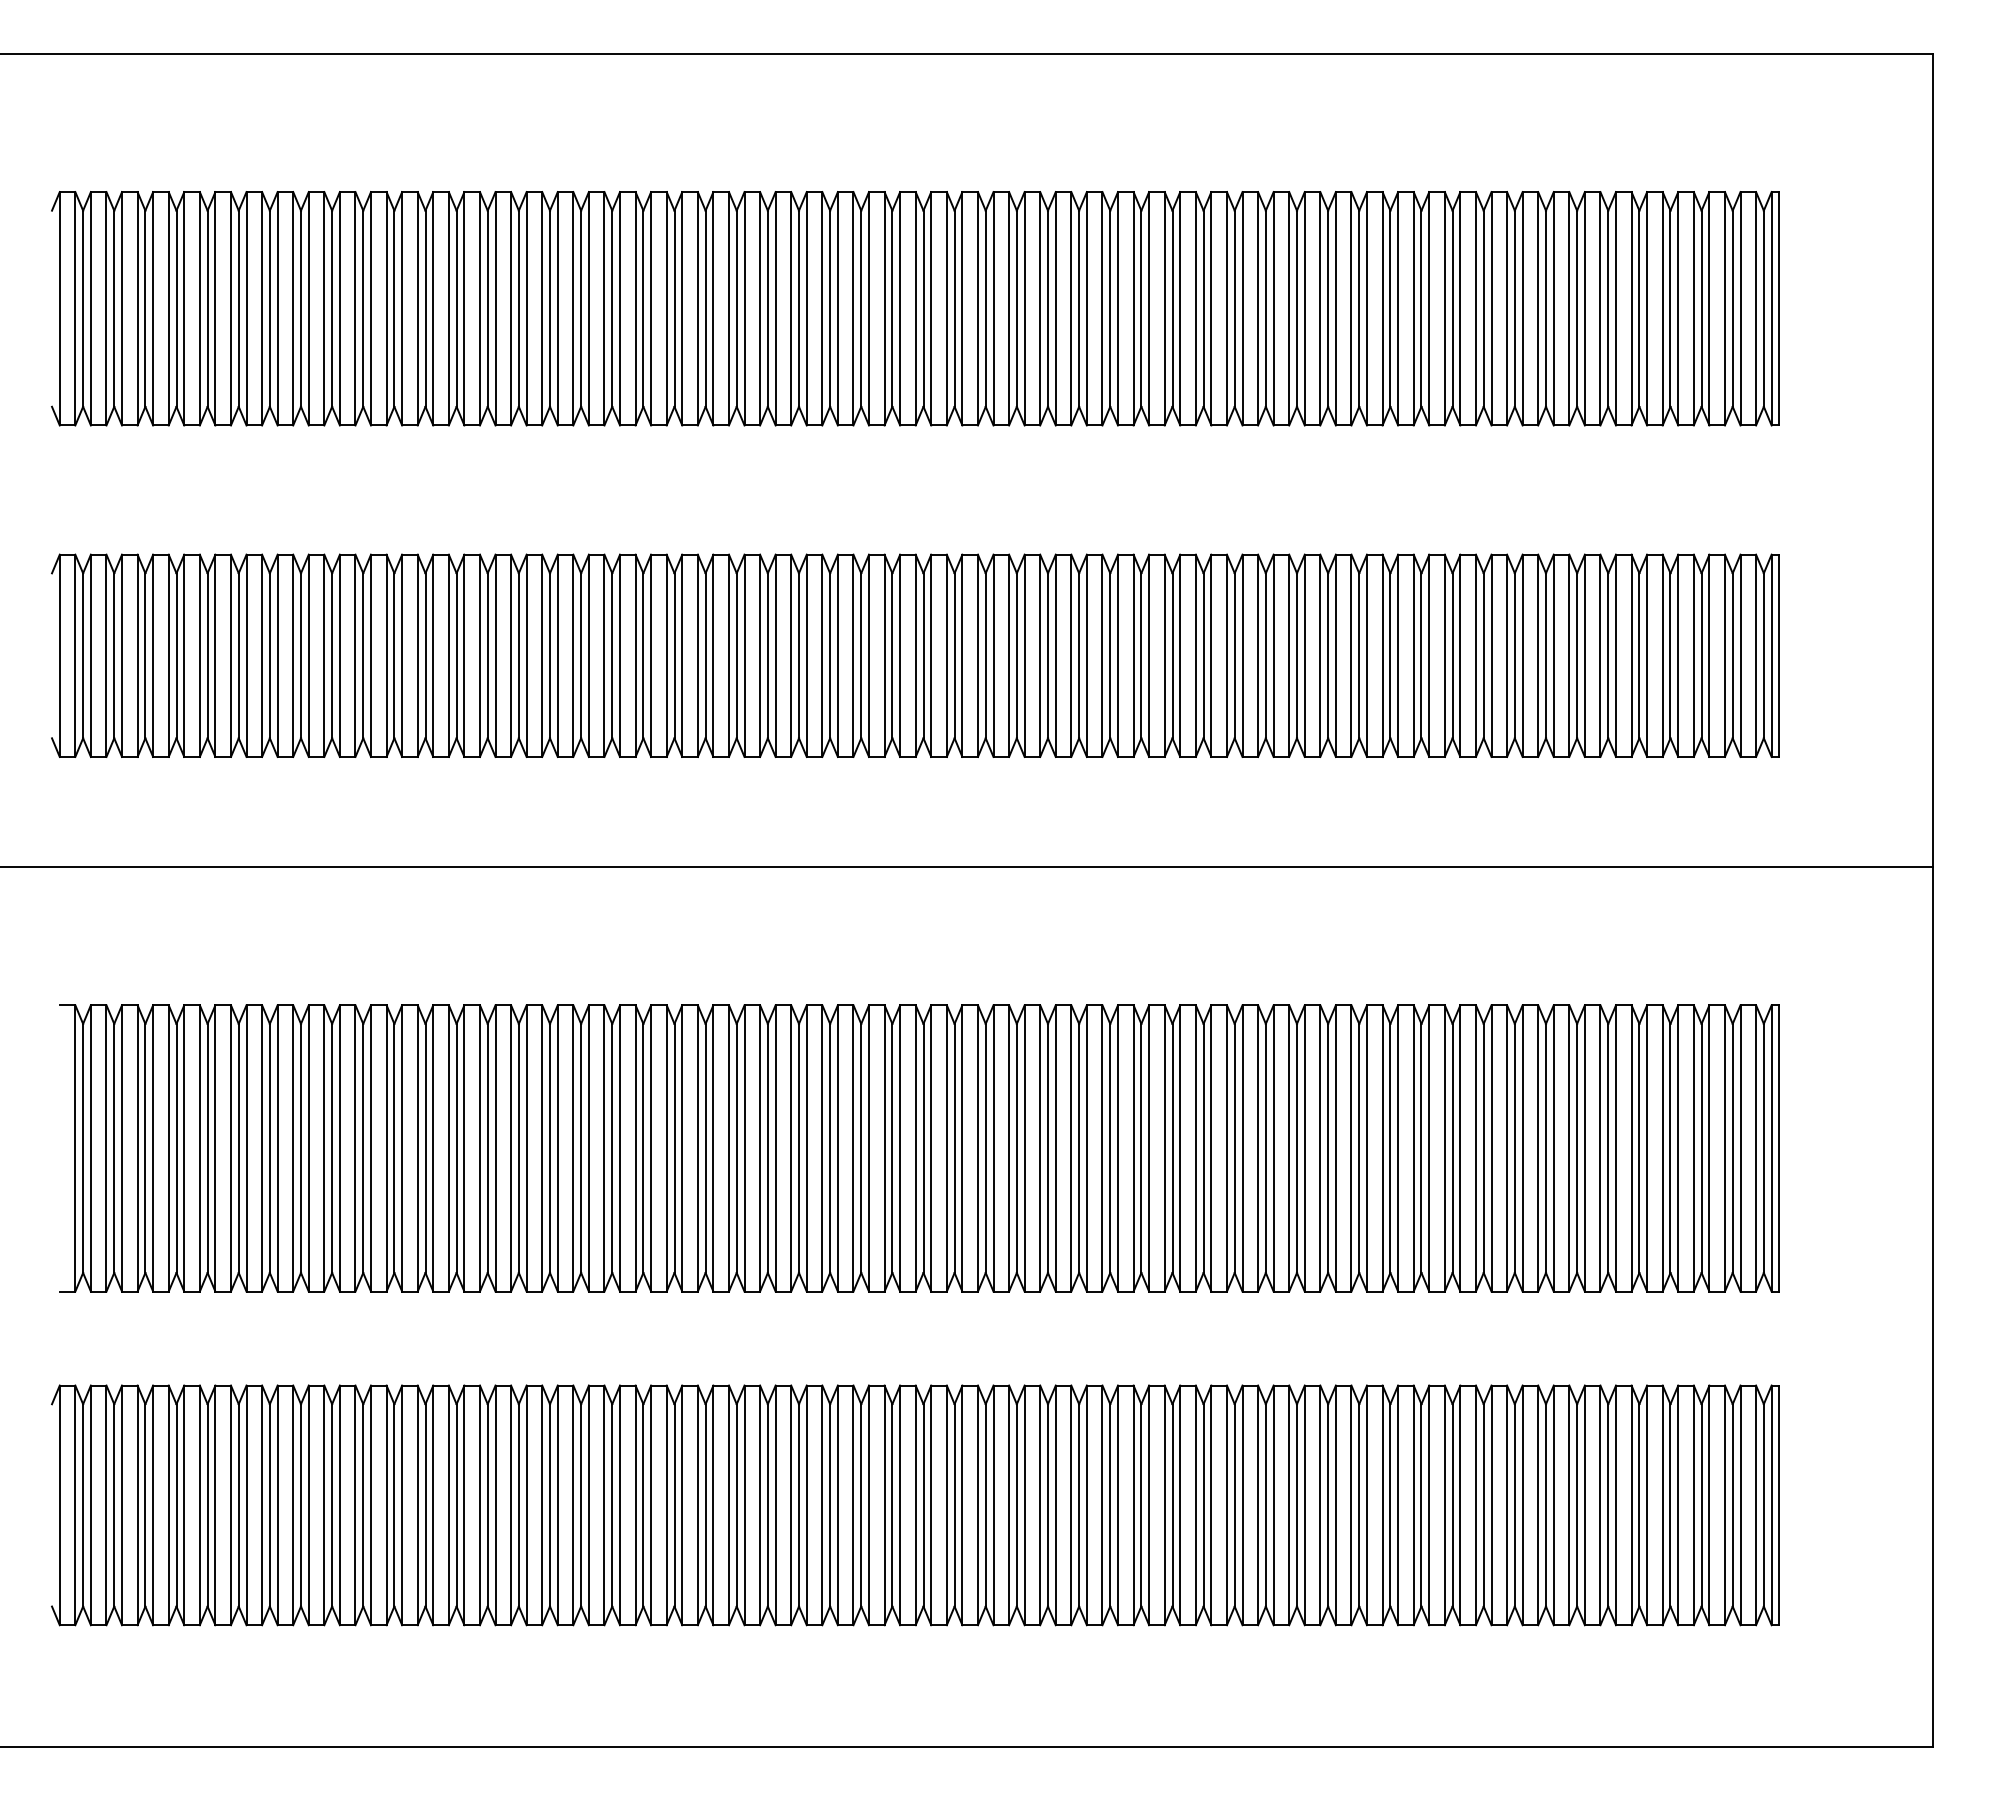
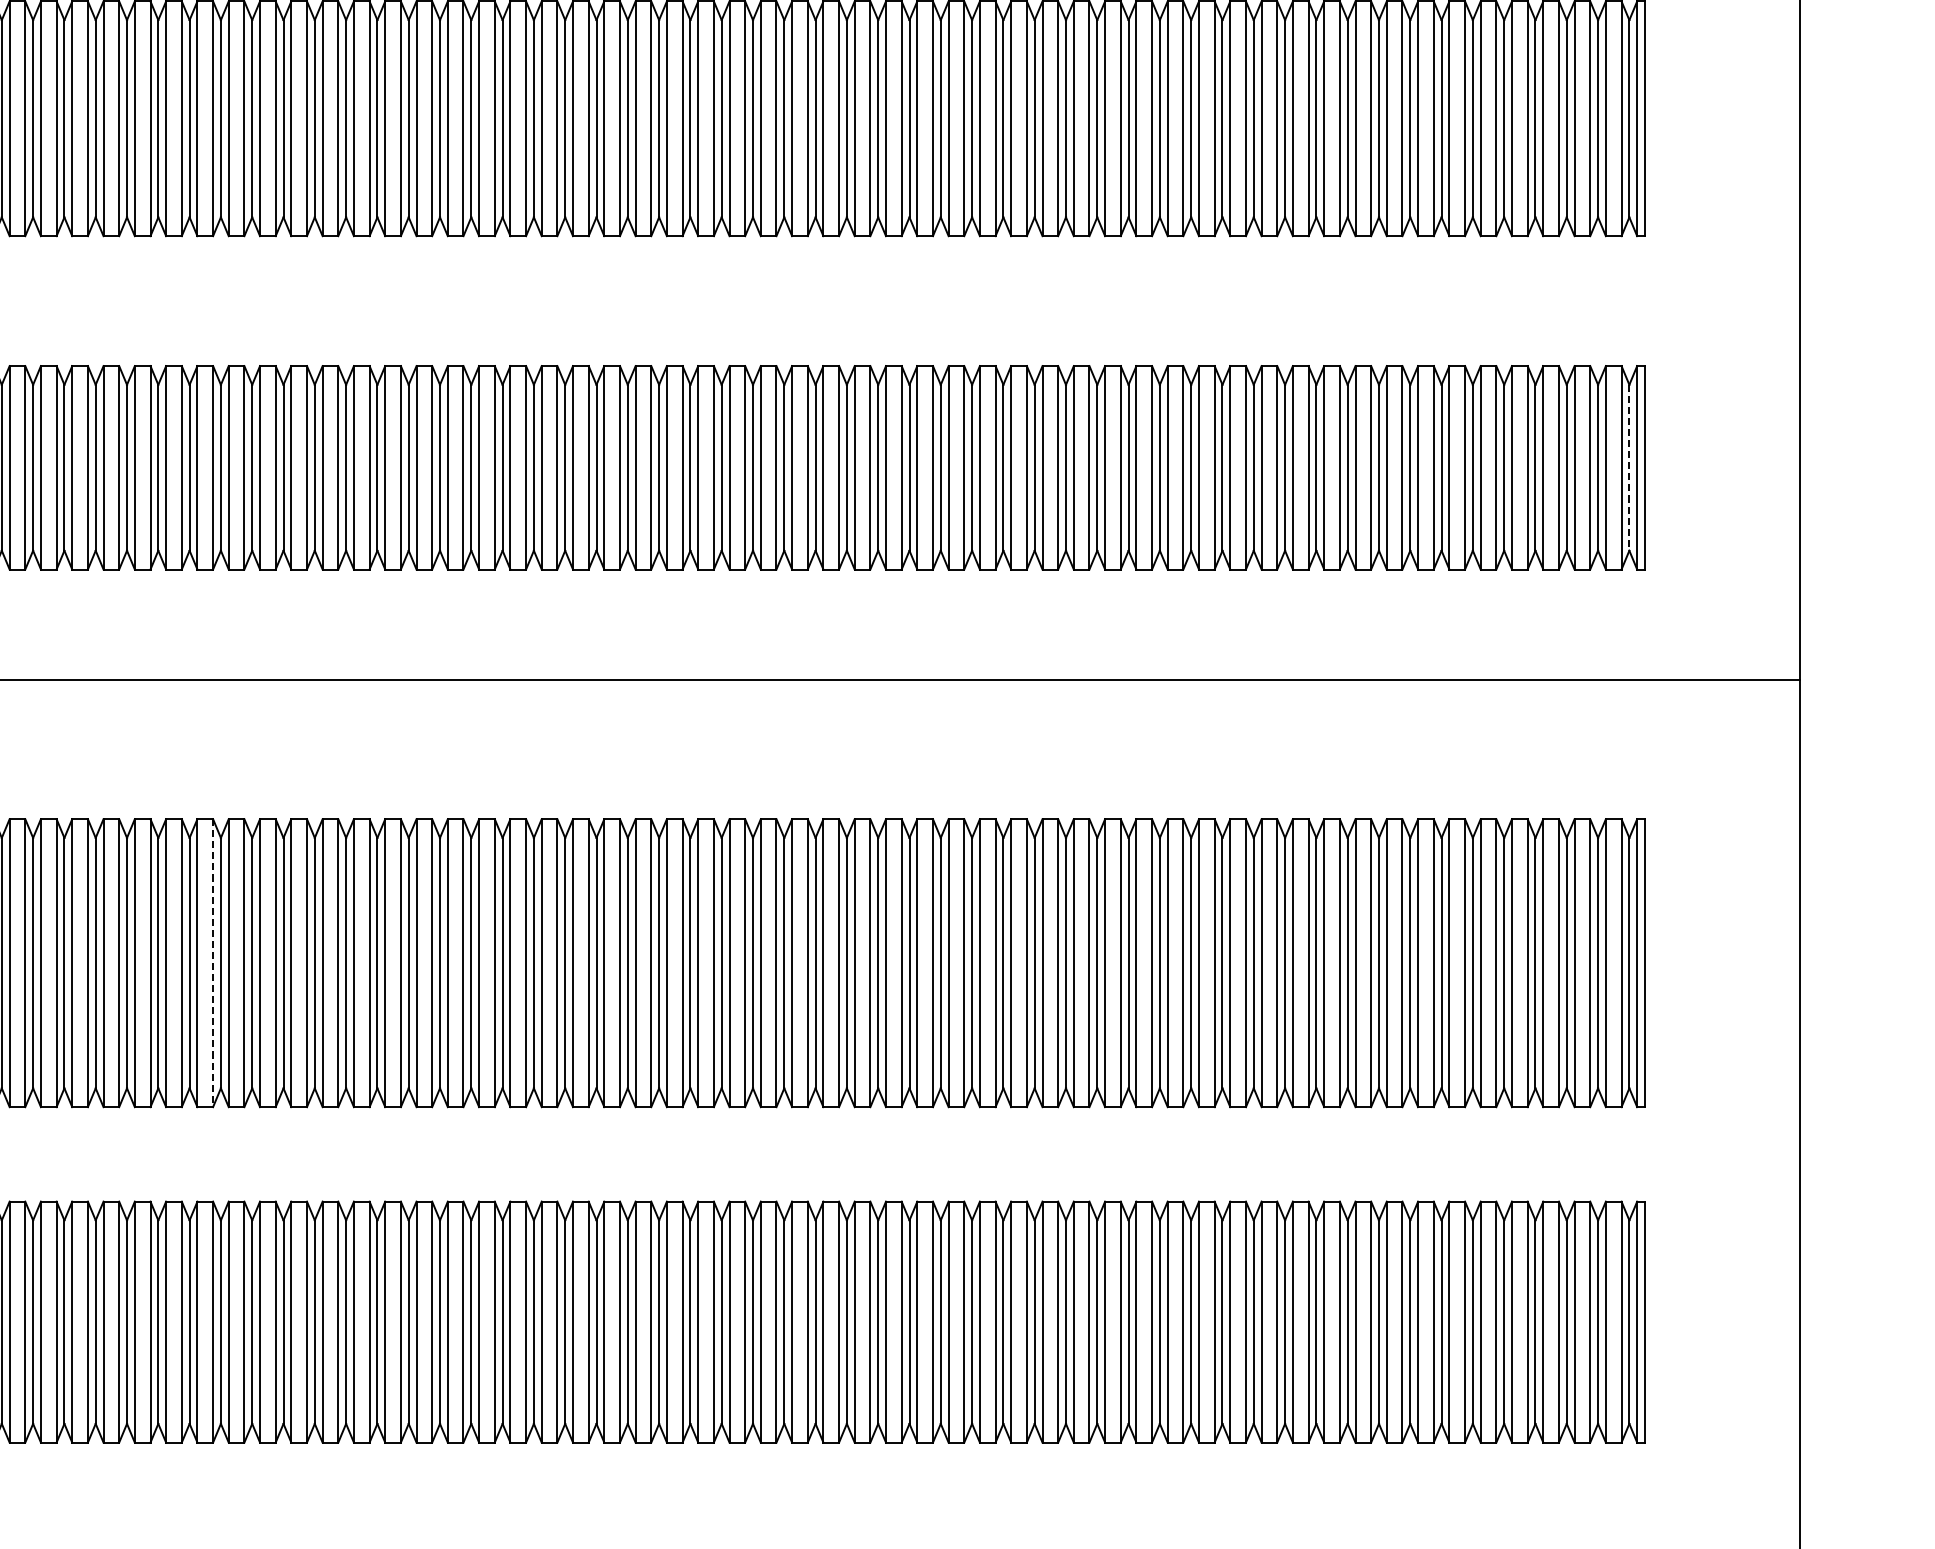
line: (1763, 656) -> (1629, 468), solid -> dashed
line: (355, 1148) -> (213, 963), solid -> dashed

